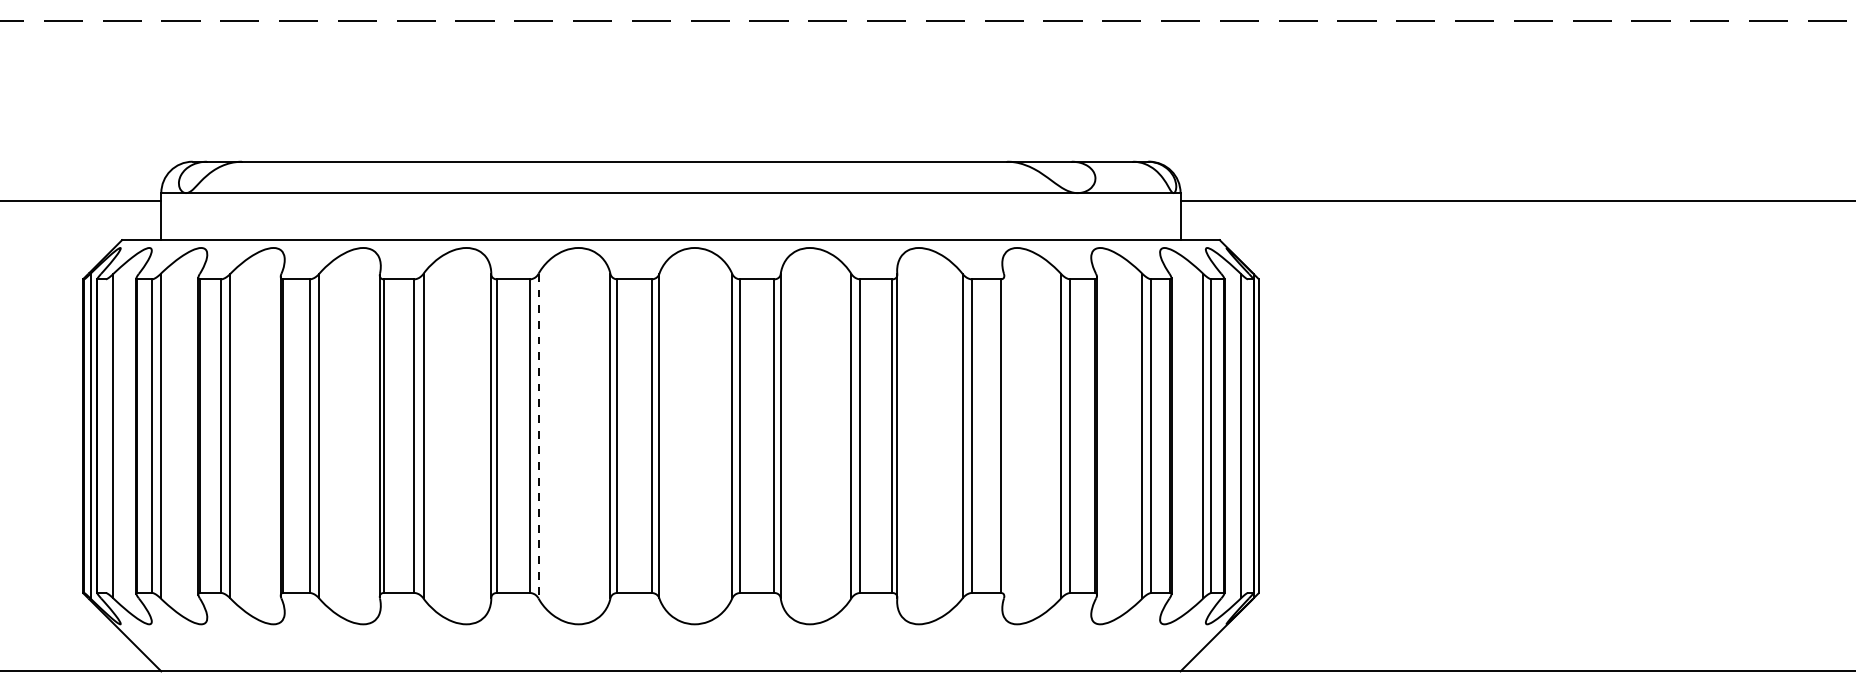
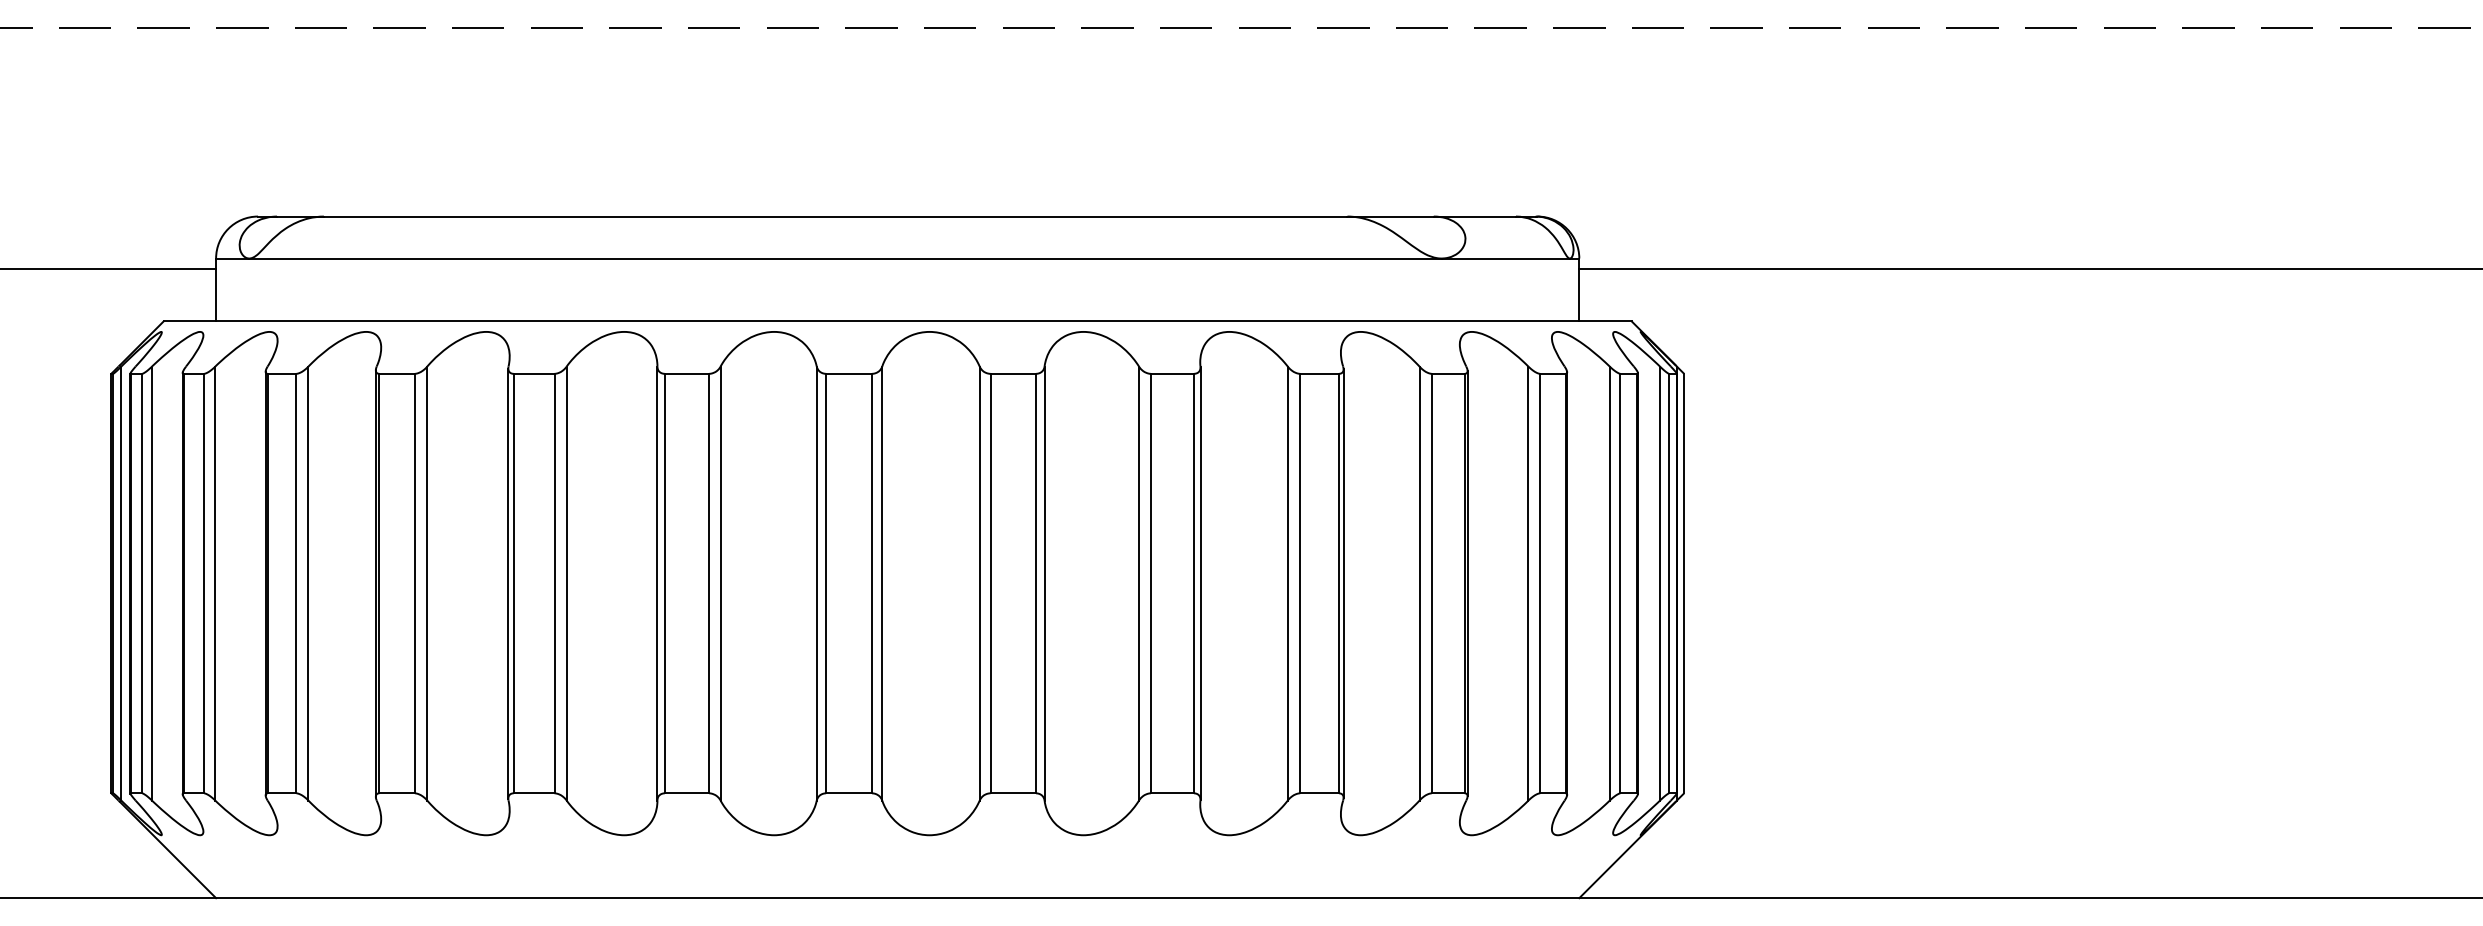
line: (106, 436) -> (142, 583), added
line: (538, 436) -> (720, 584), dashed -> solid
line: (1004, 436) -> (1343, 583), added
line: (1248, 436) -> (1669, 583), added

